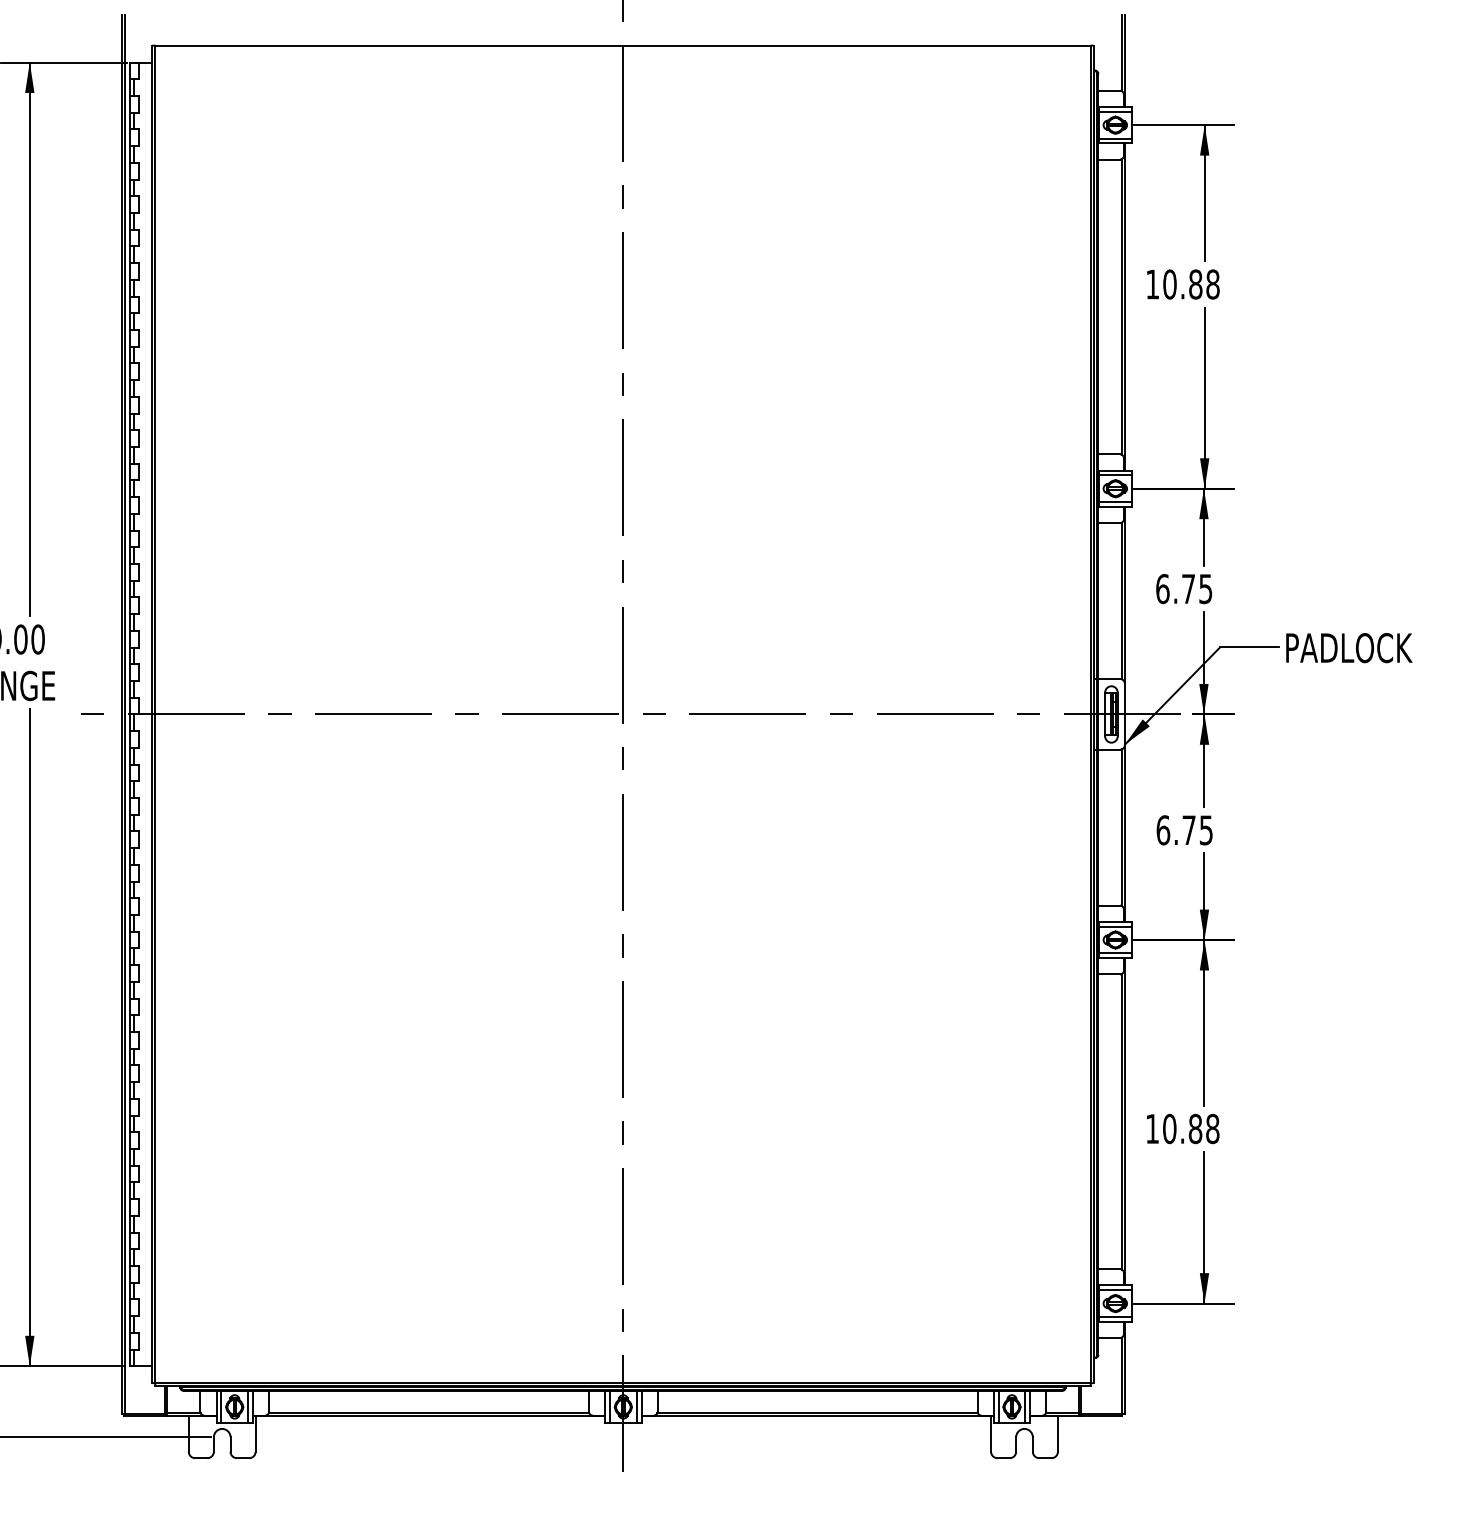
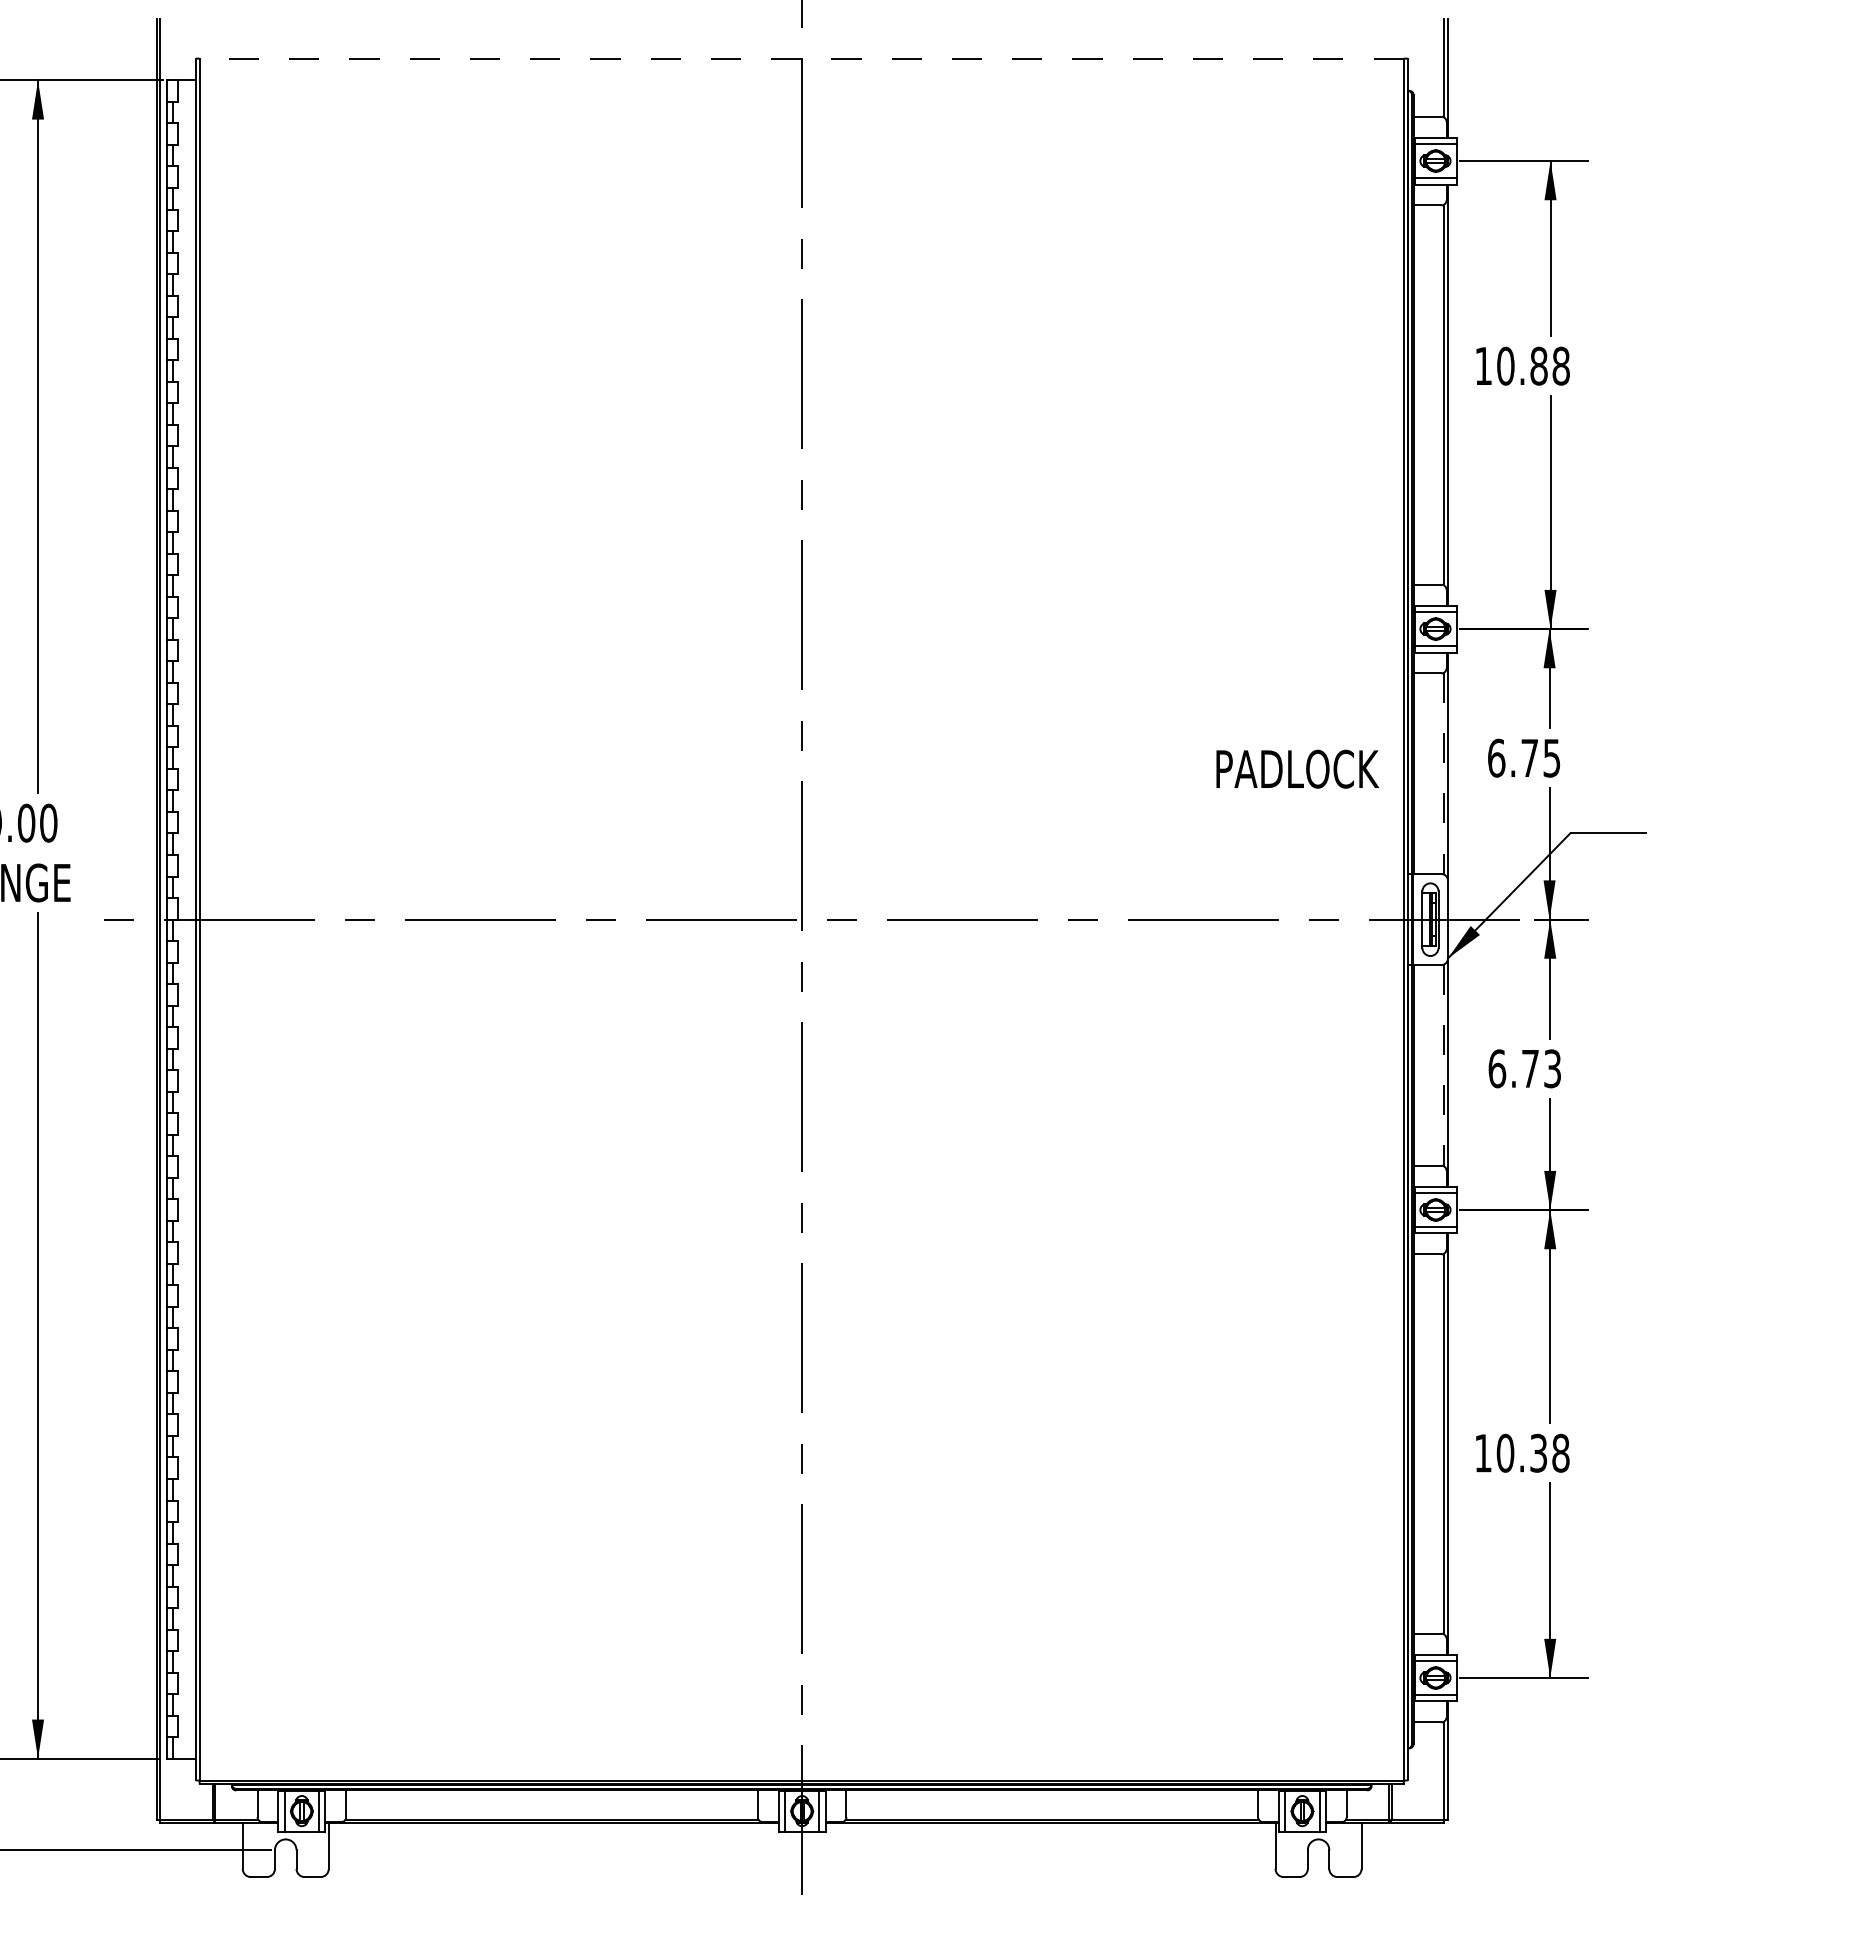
line: (622, 45) -> (801, 58), solid -> dashed
line: (1121, 600) -> (1443, 773), solid -> dashed
text: (1349, 647) -> (1297, 768), moved
line: (1121, 827) -> (1443, 1065), solid -> dashed
text: (1206, 830) -> (1552, 1068), 6.75 -> 6.73
text: (1195, 1129) -> (1538, 1453), 10.88 -> 10.38

